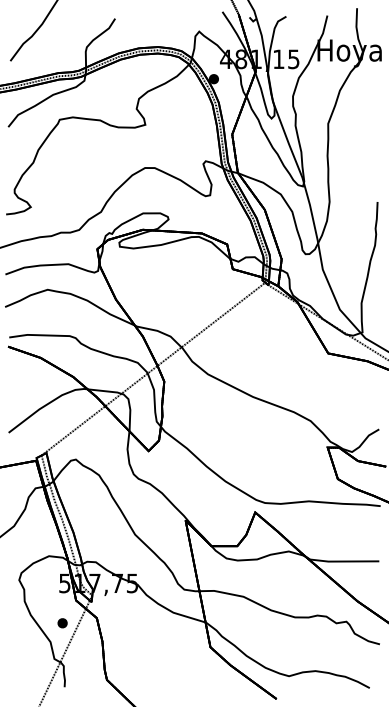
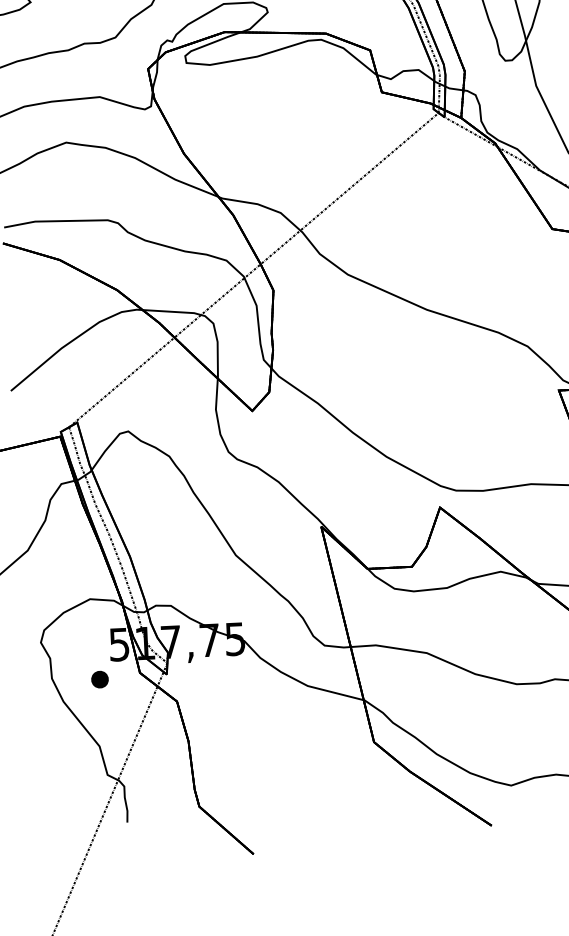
part: (62, 623) -> (99, 680), moved

